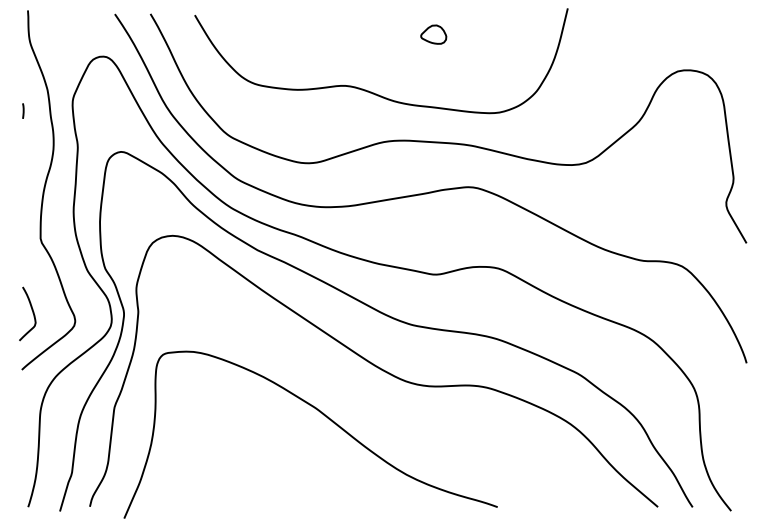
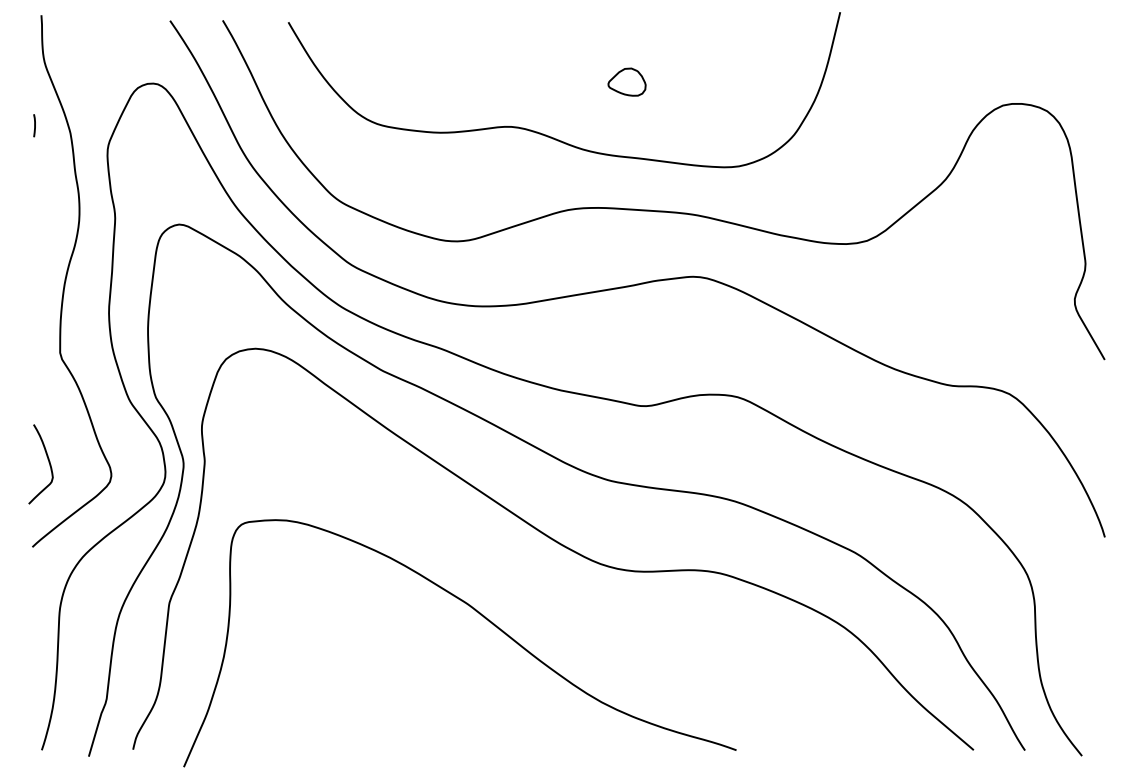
part: (433, 34) -> (626, 81), moved
line: (23, 110) -> (34, 124), moved

